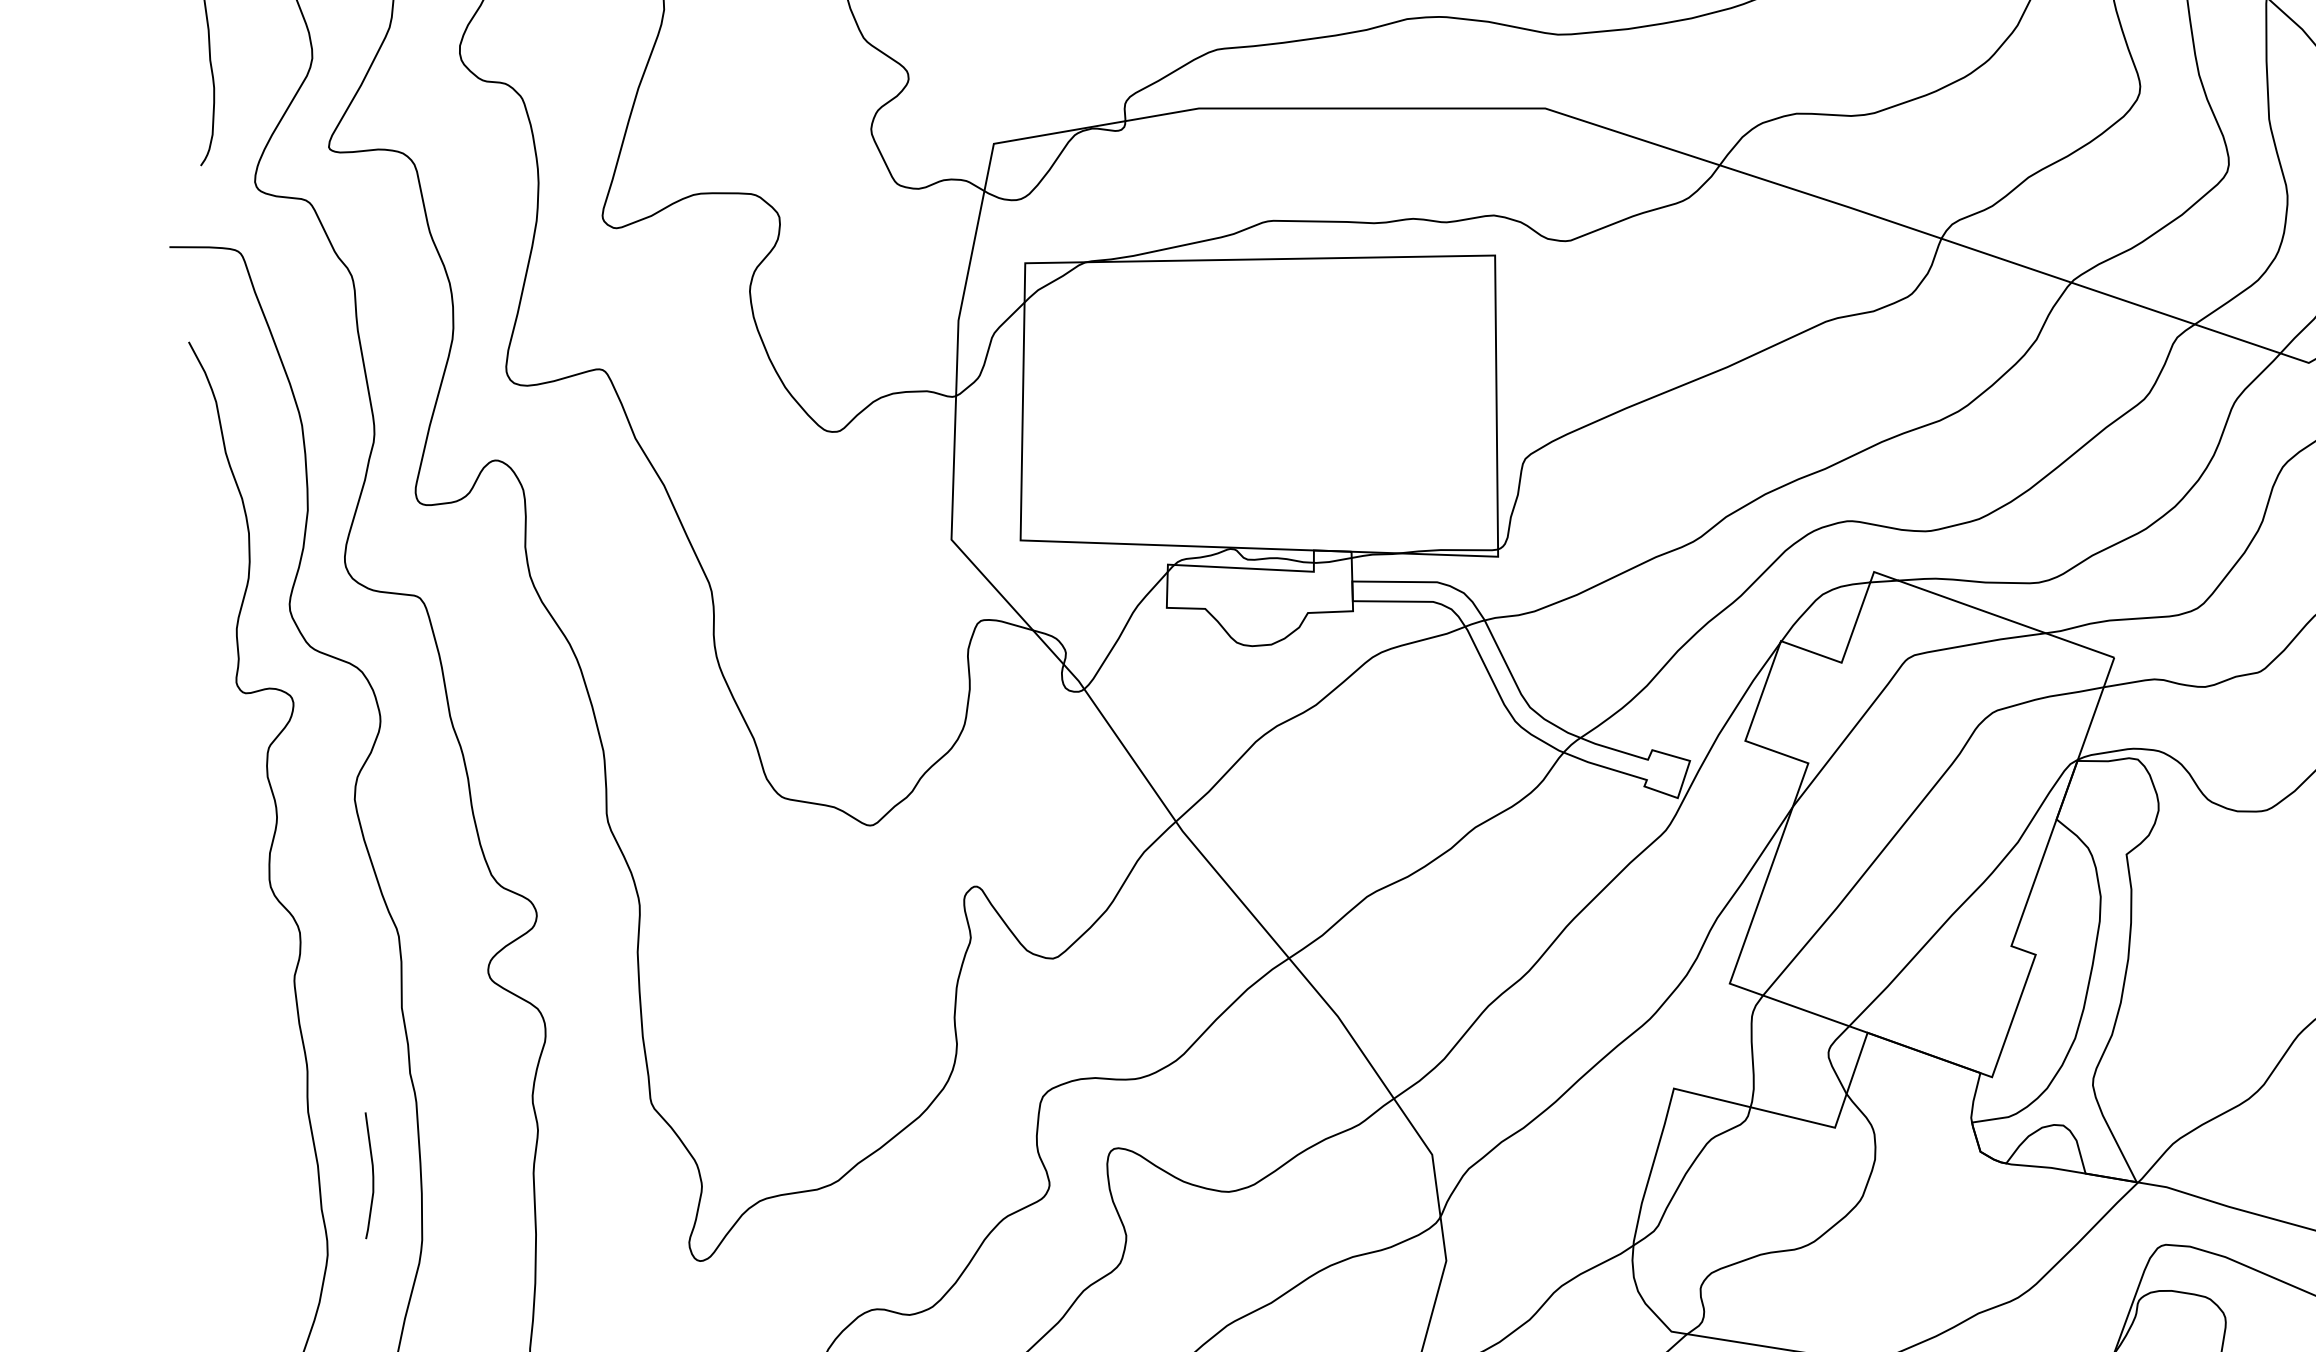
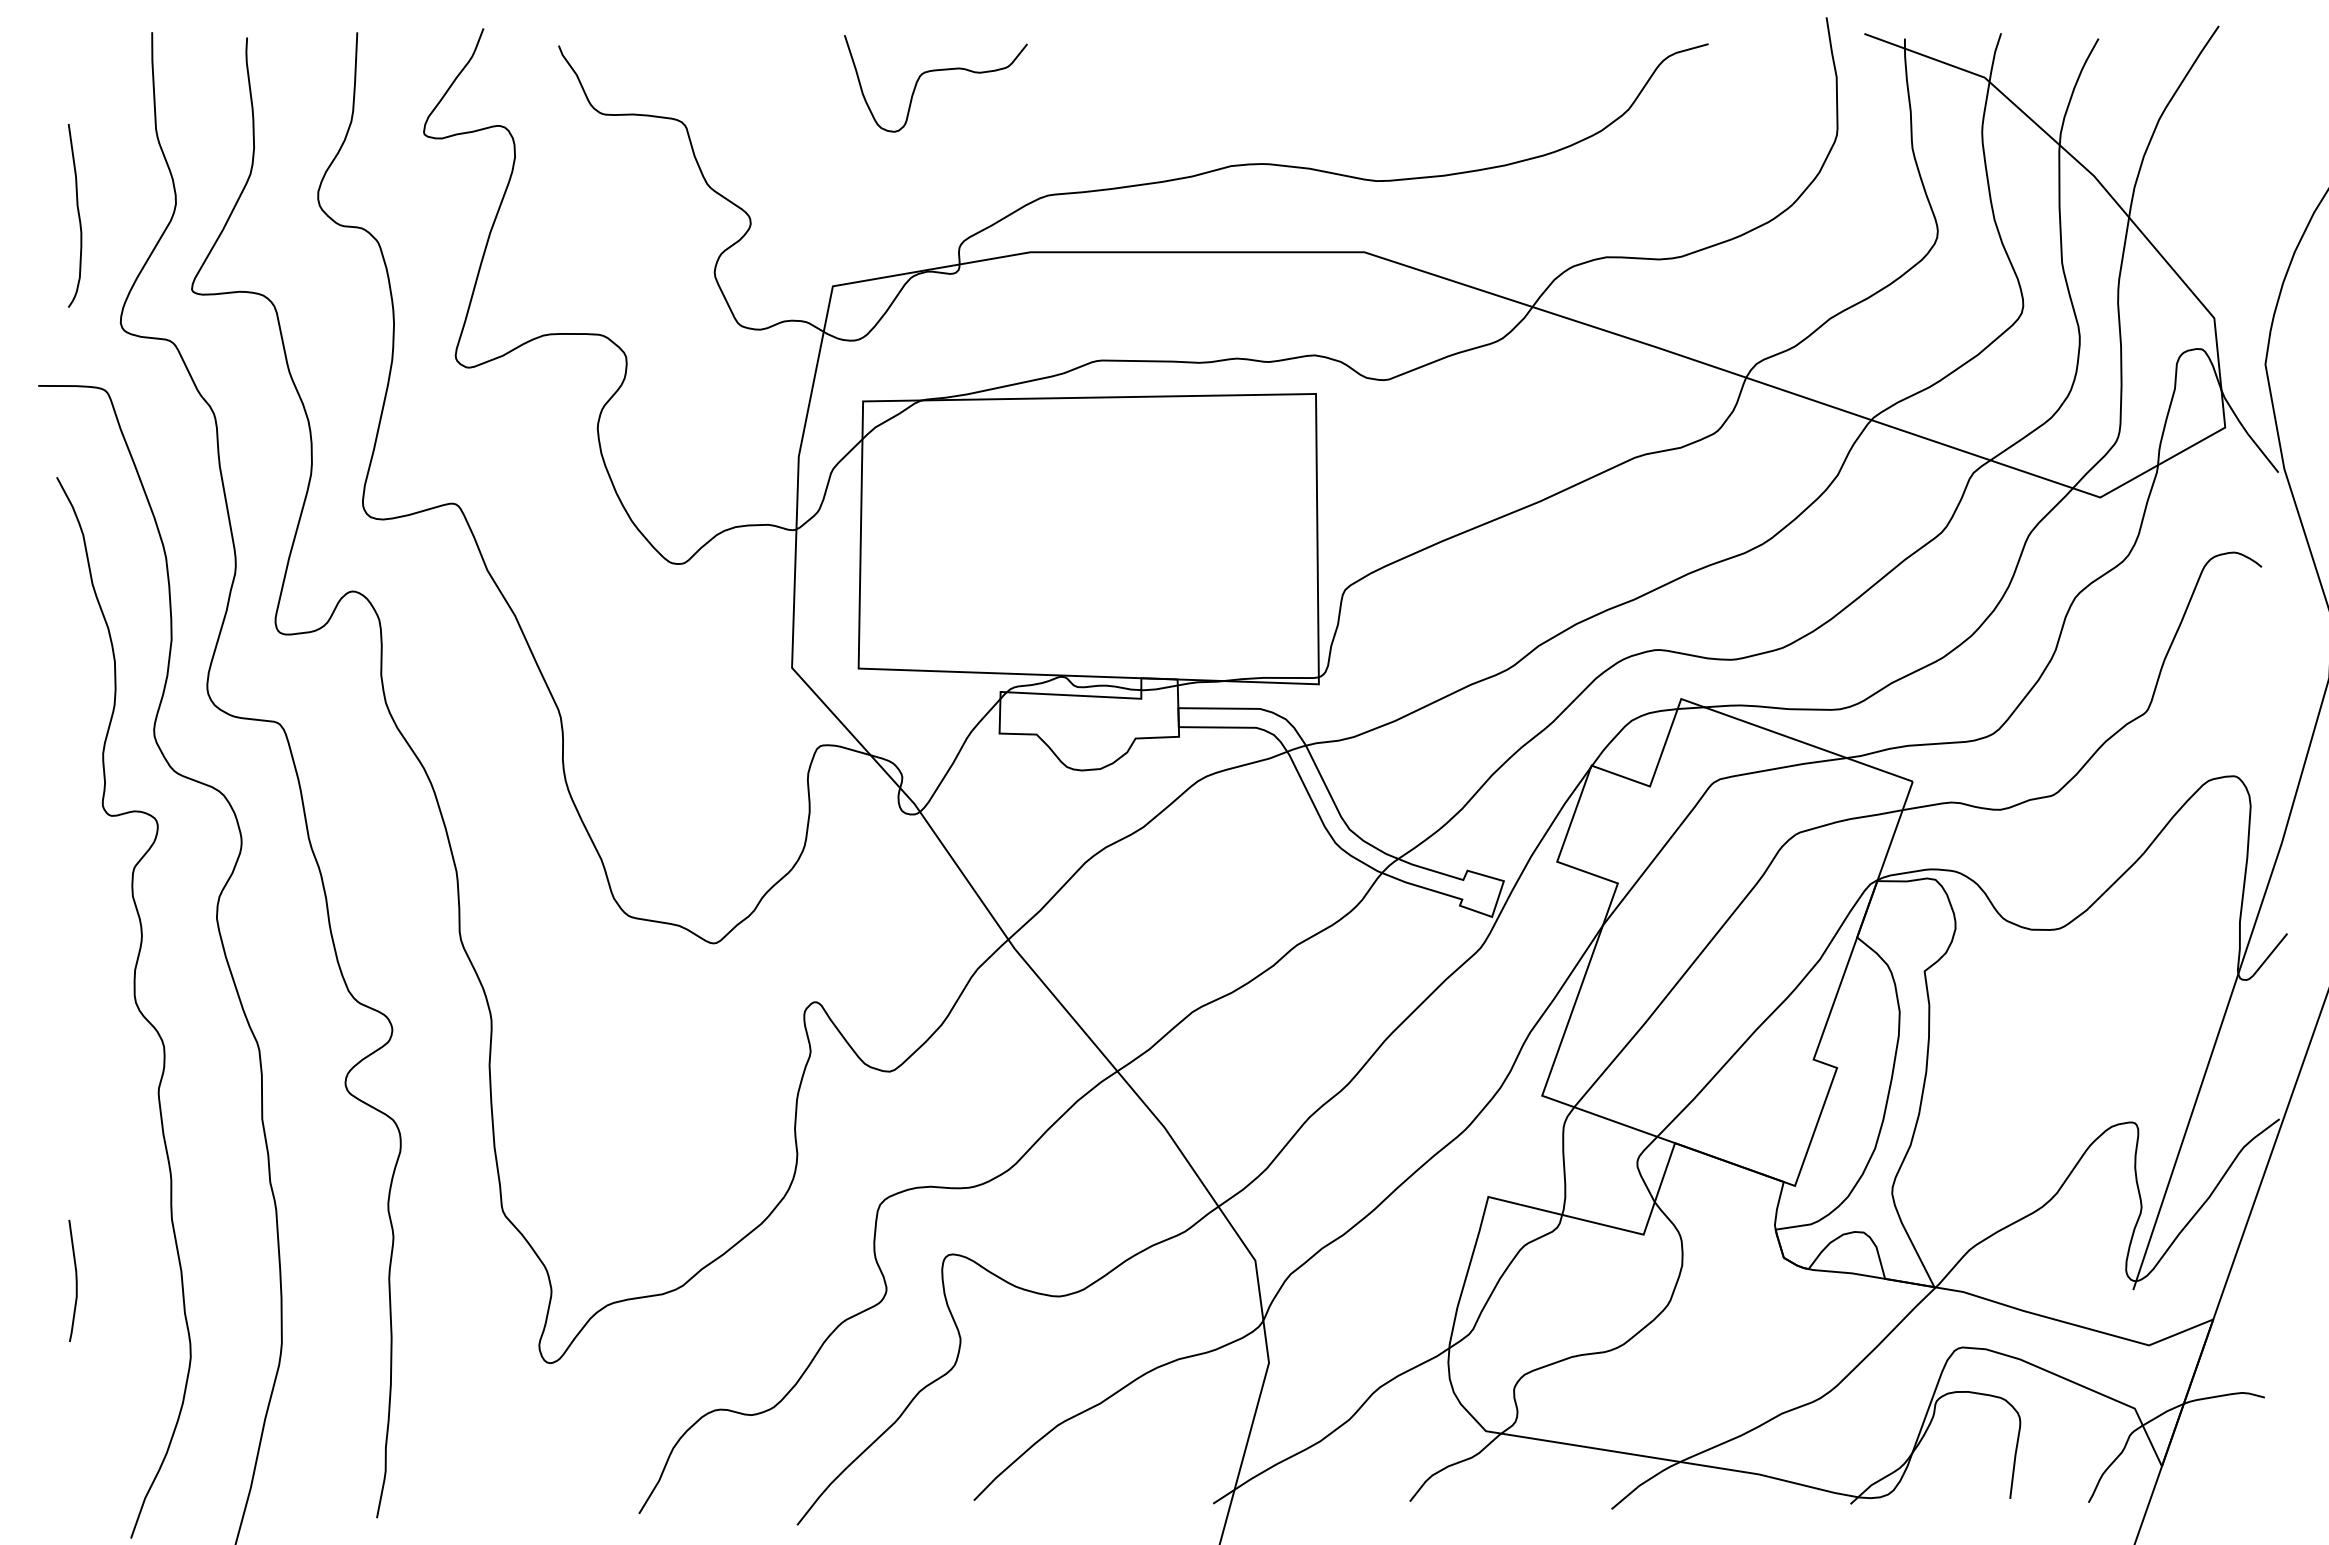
curve: (372, 1175) -> (75, 1280), moved

